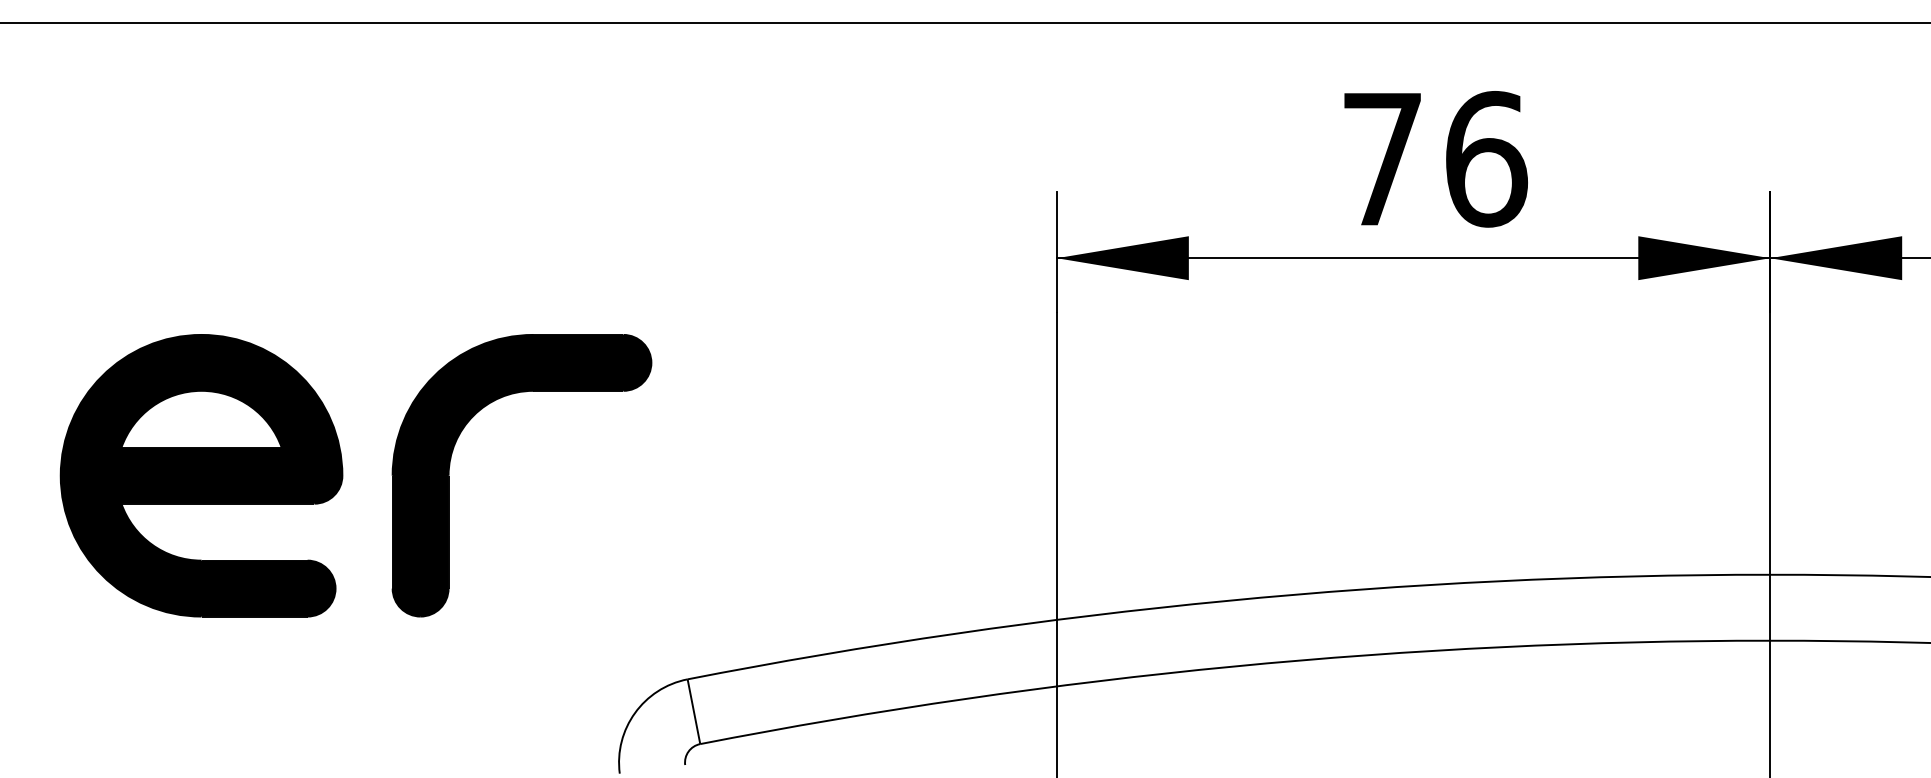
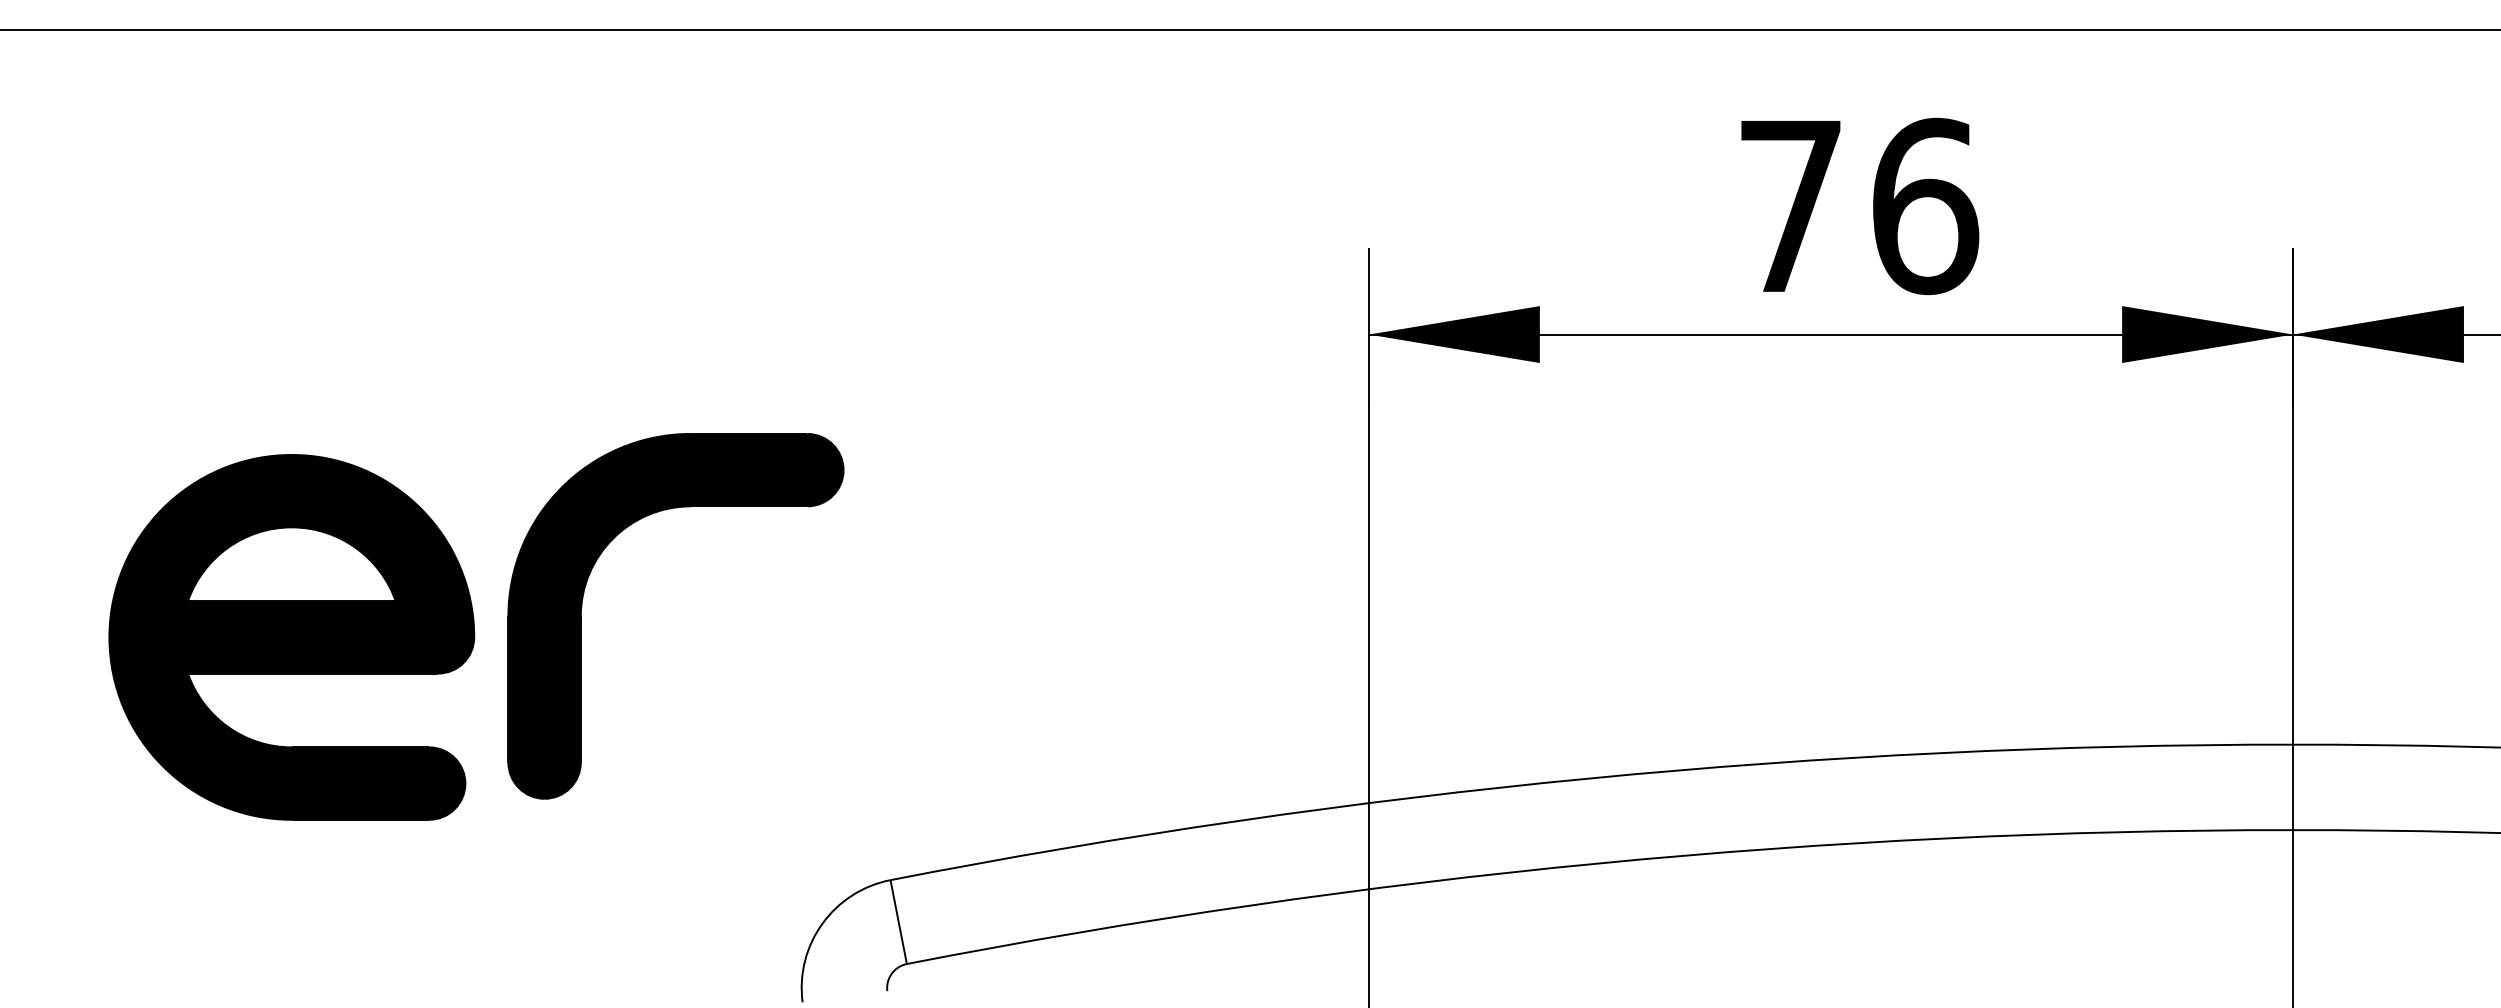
part: (201, 475) -> (291, 637), moved

